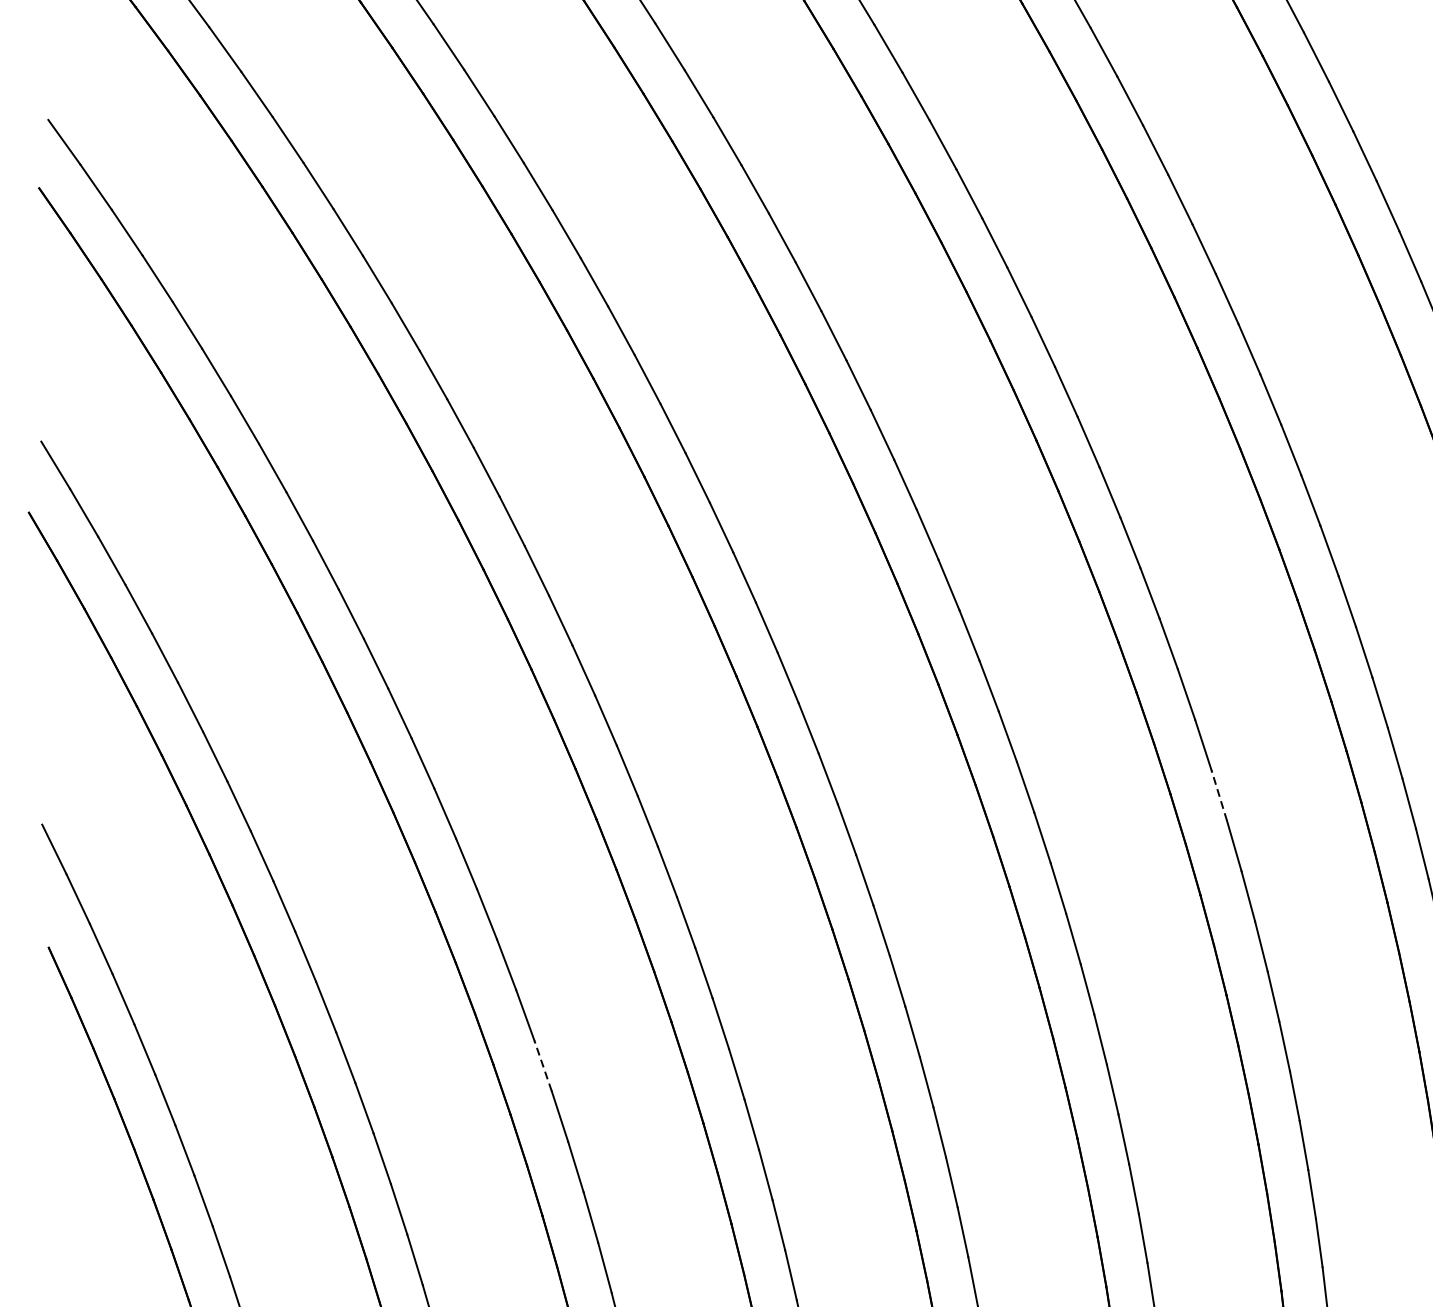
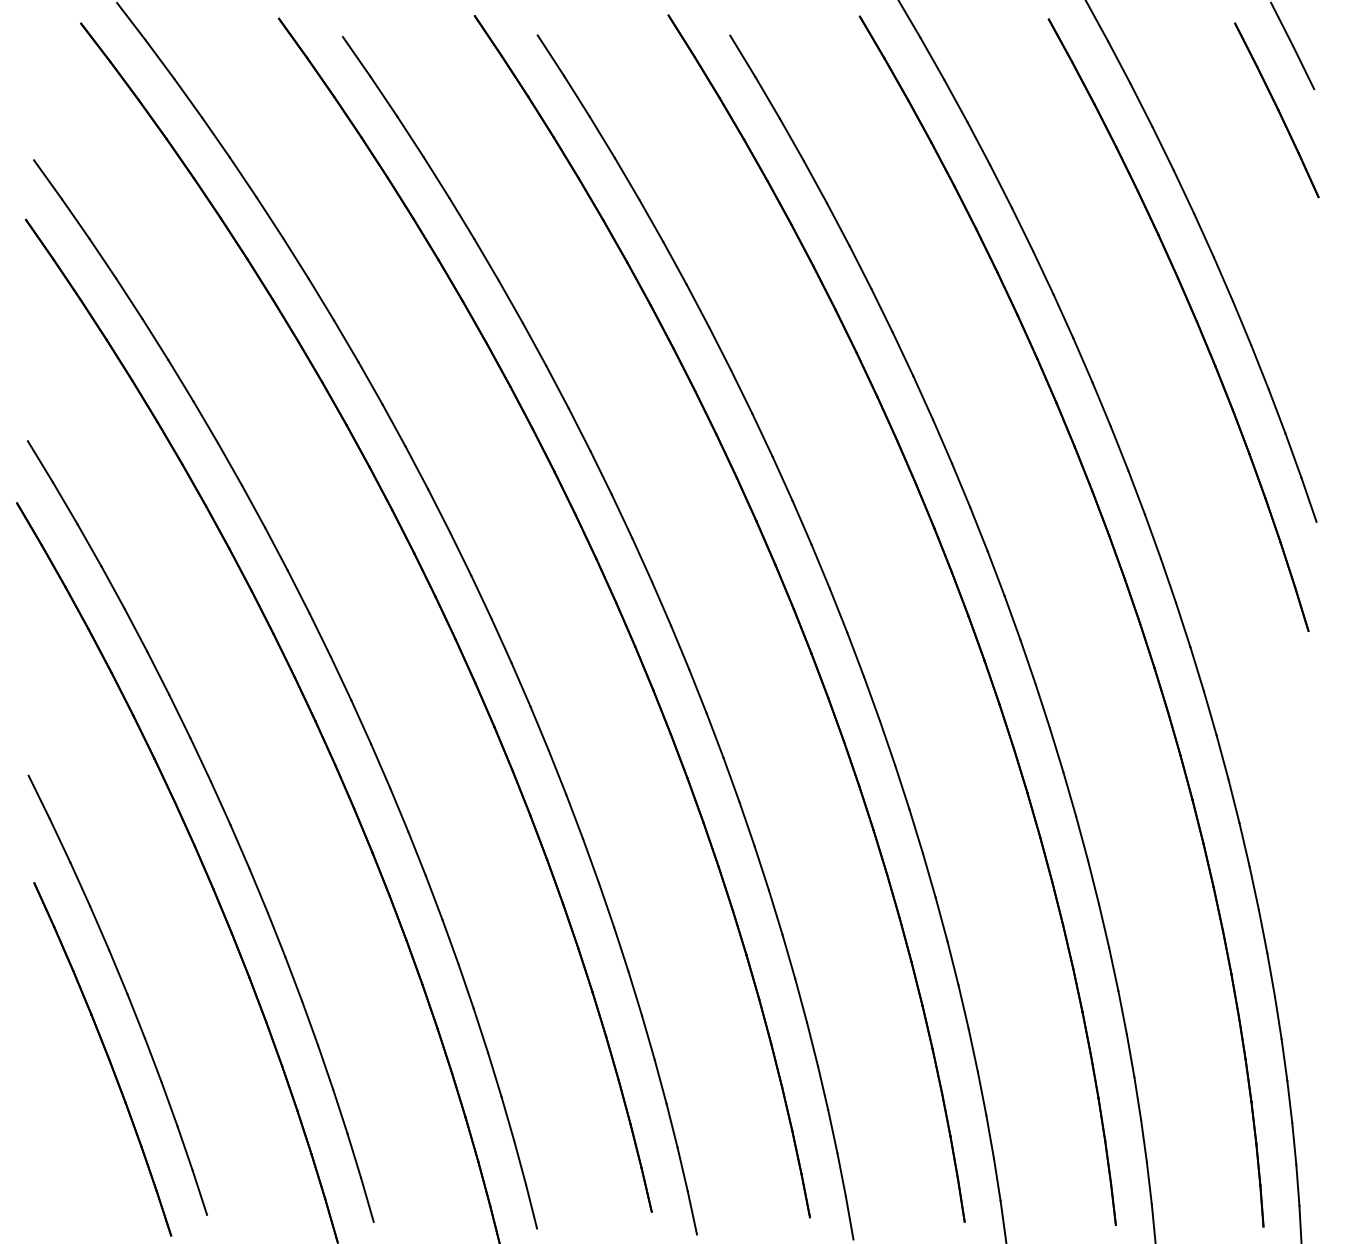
line: (1219, 794) -> (1056, 749), dashed -> solid
line: (542, 1064) -> (465, 985), dashed -> solid

